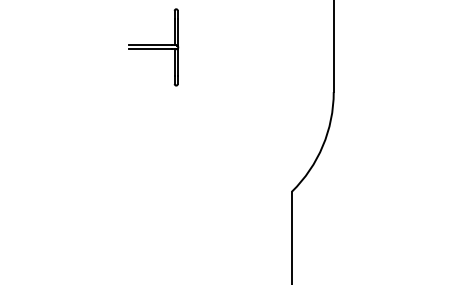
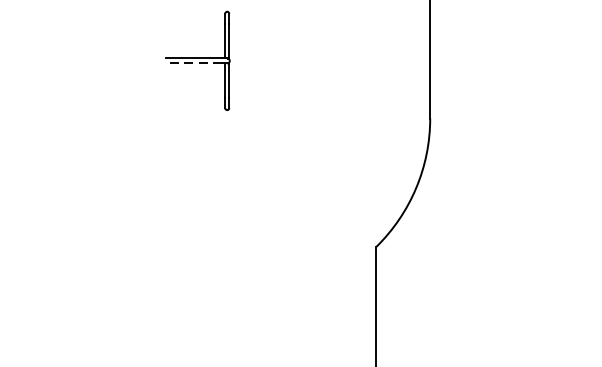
line: (150, 49) -> (194, 63), solid -> dashed

